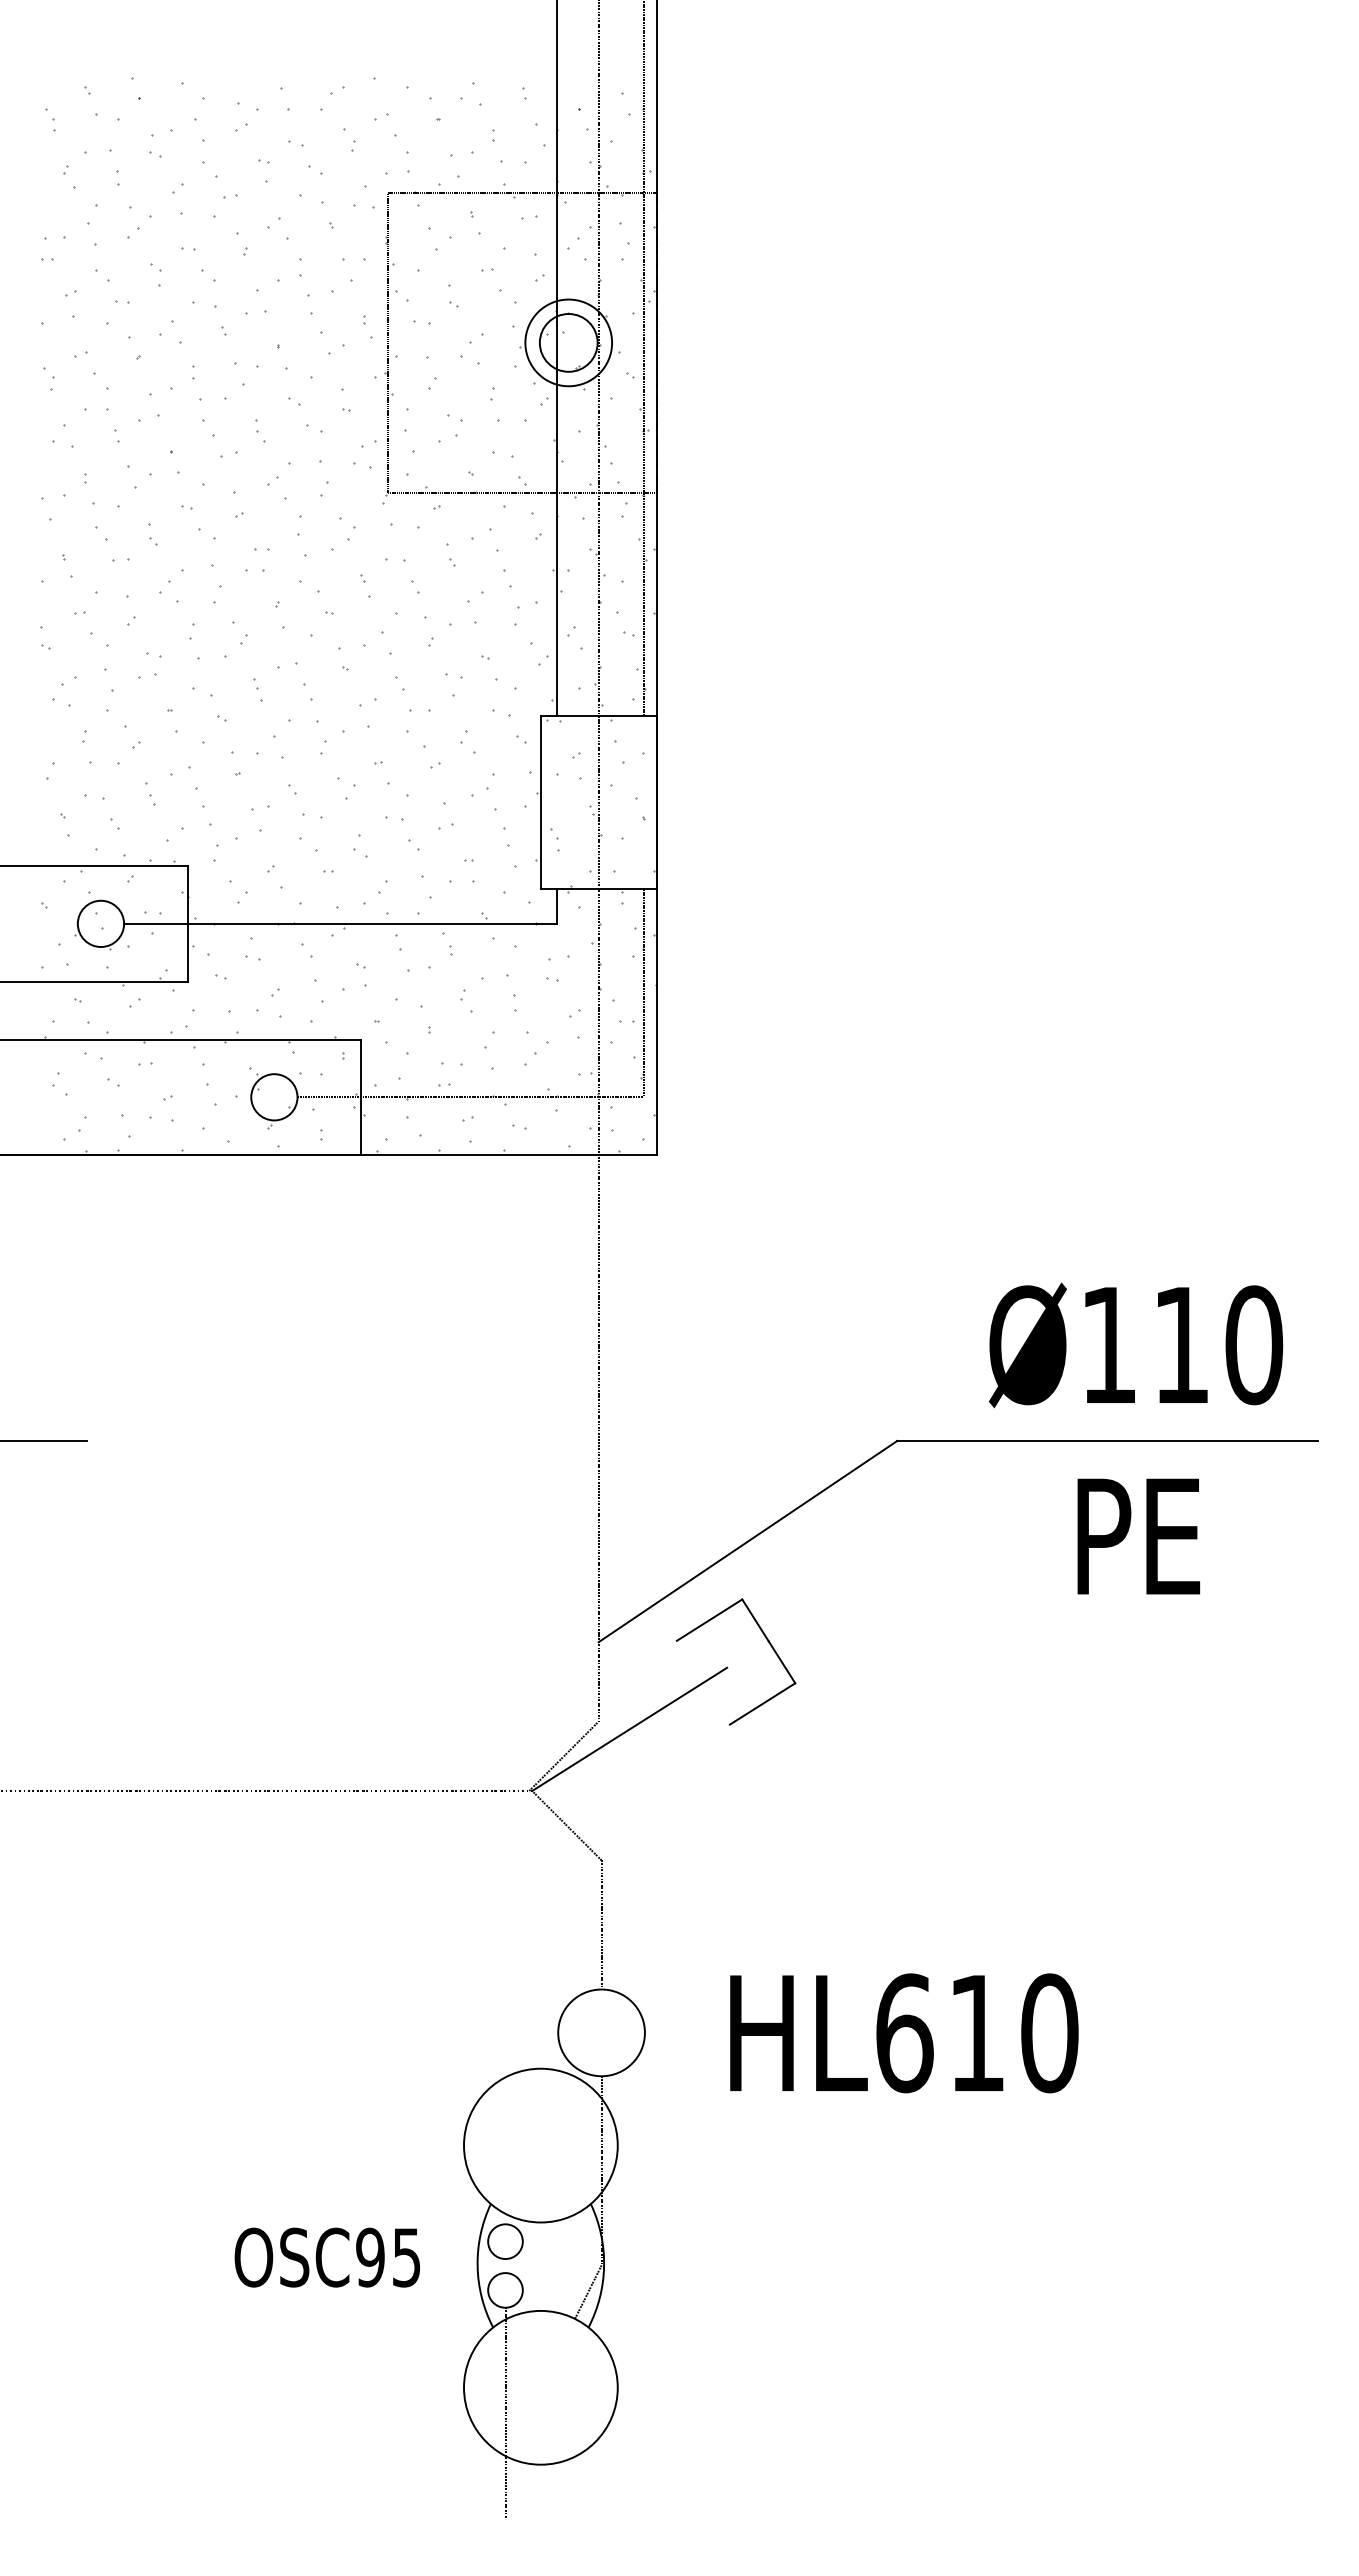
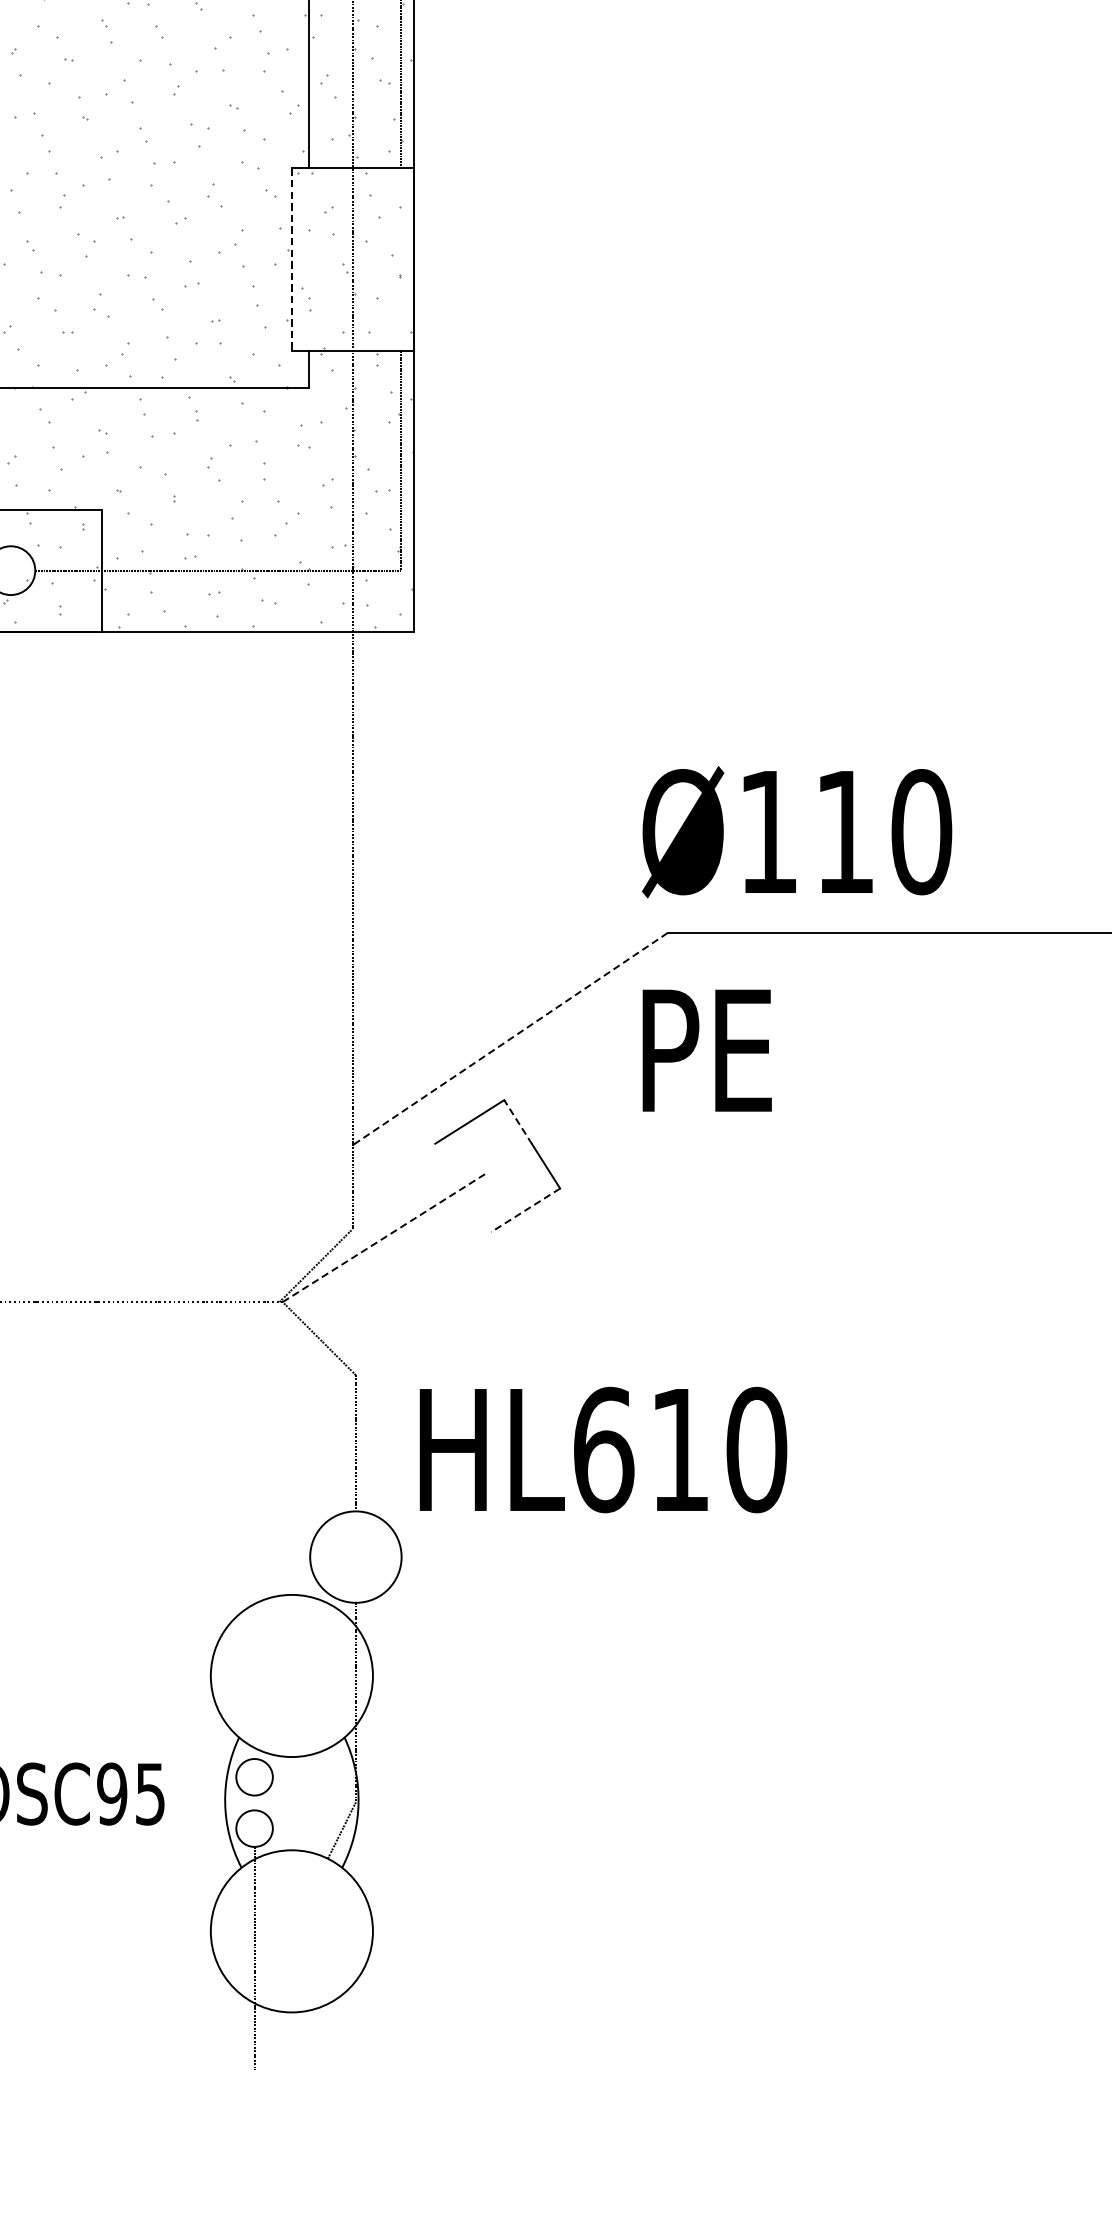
line: (541, 802) -> (292, 259), solid -> dashed
text: (1136, 1345) -> (797, 832), moved
text: (1138, 1536) -> (706, 1050), moved
line: (747, 1541) -> (509, 1039), solid -> dashed
line: (755, 1620) -> (518, 1122), solid -> dashed
line: (762, 1703) -> (525, 1209), solid -> dashed
line: (630, 1729) -> (386, 1237), solid -> dashed
text: (904, 2033) -> (603, 1450), moved

